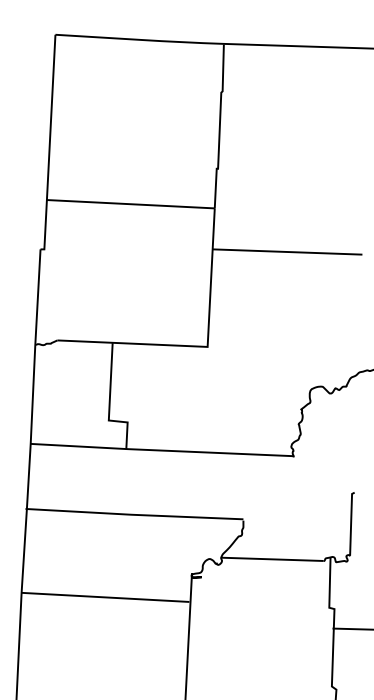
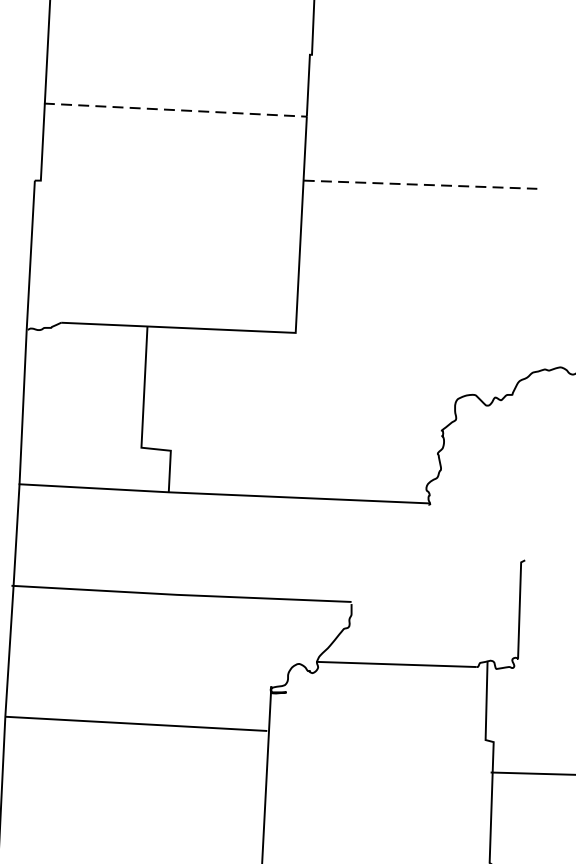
line: (131, 204) -> (176, 110), solid -> dashed
line: (287, 252) -> (420, 185), solid -> dashed

